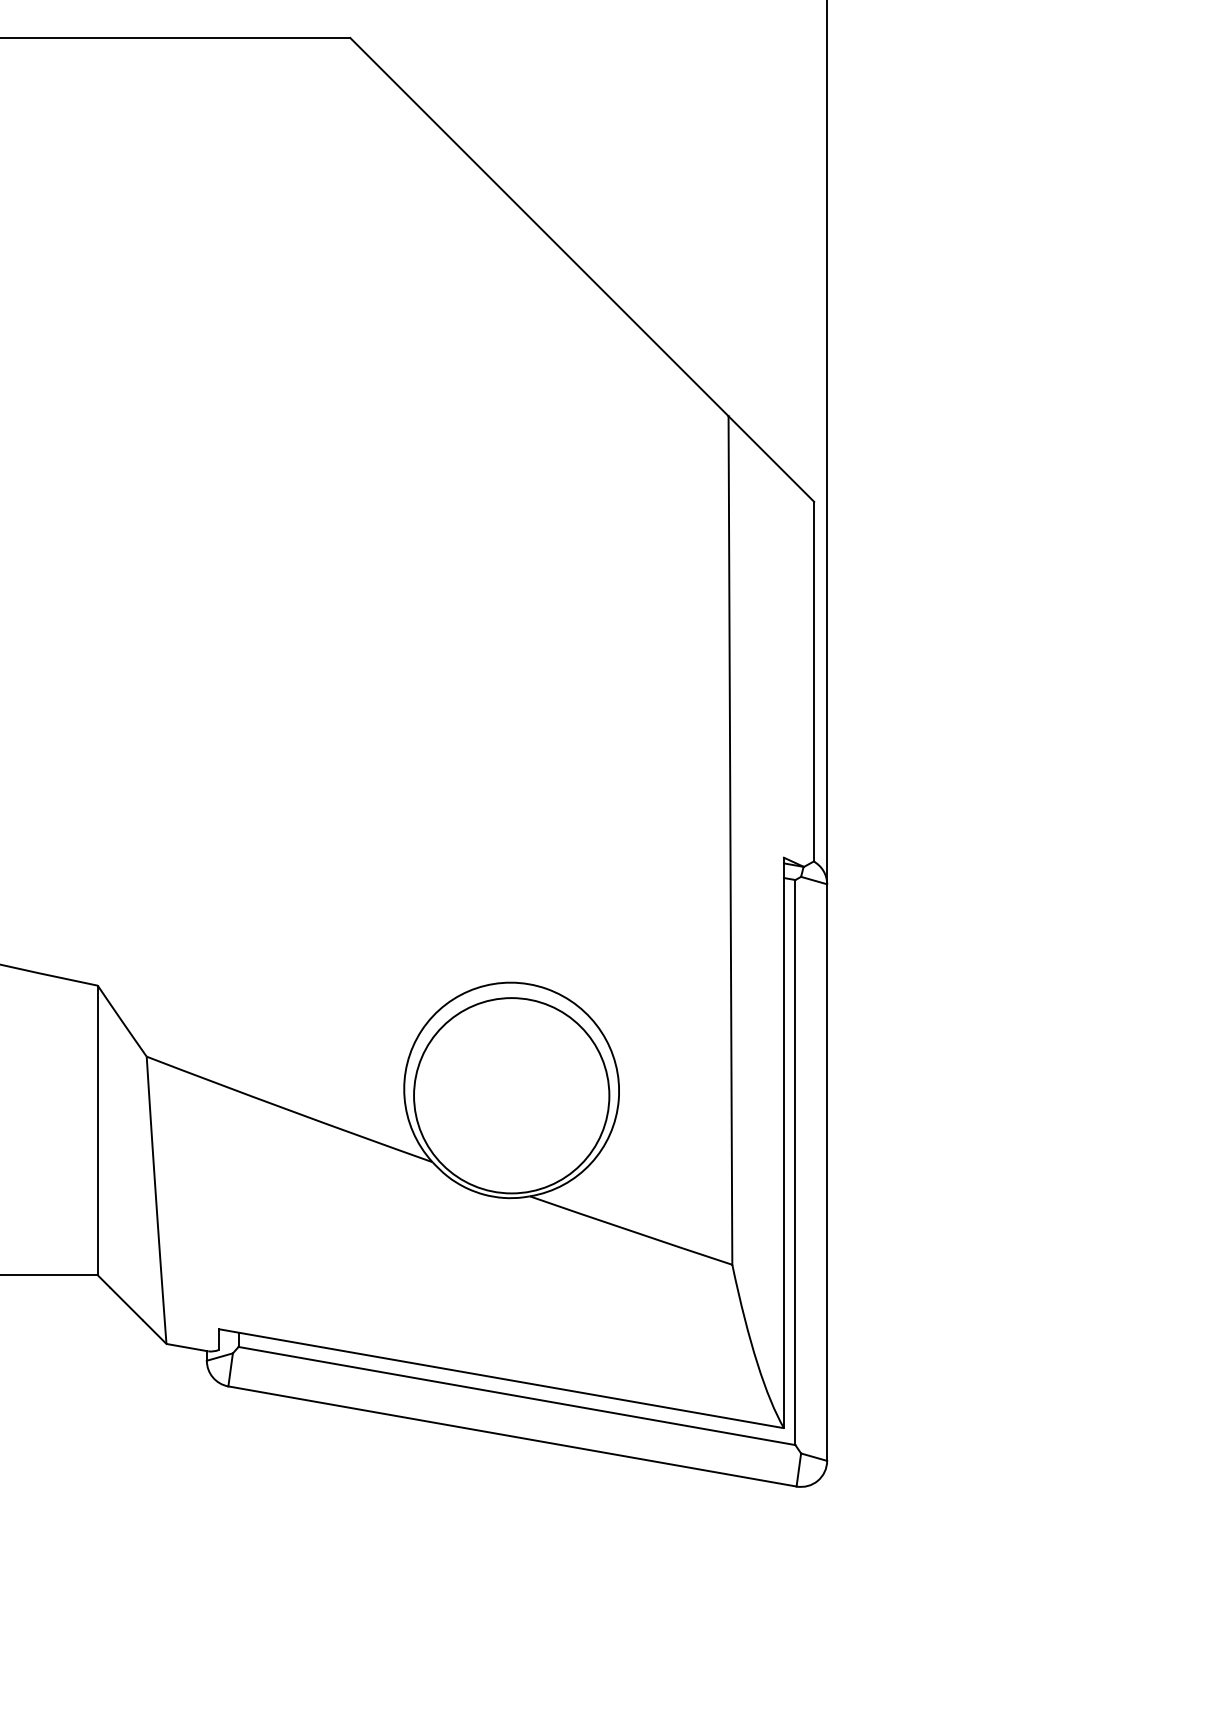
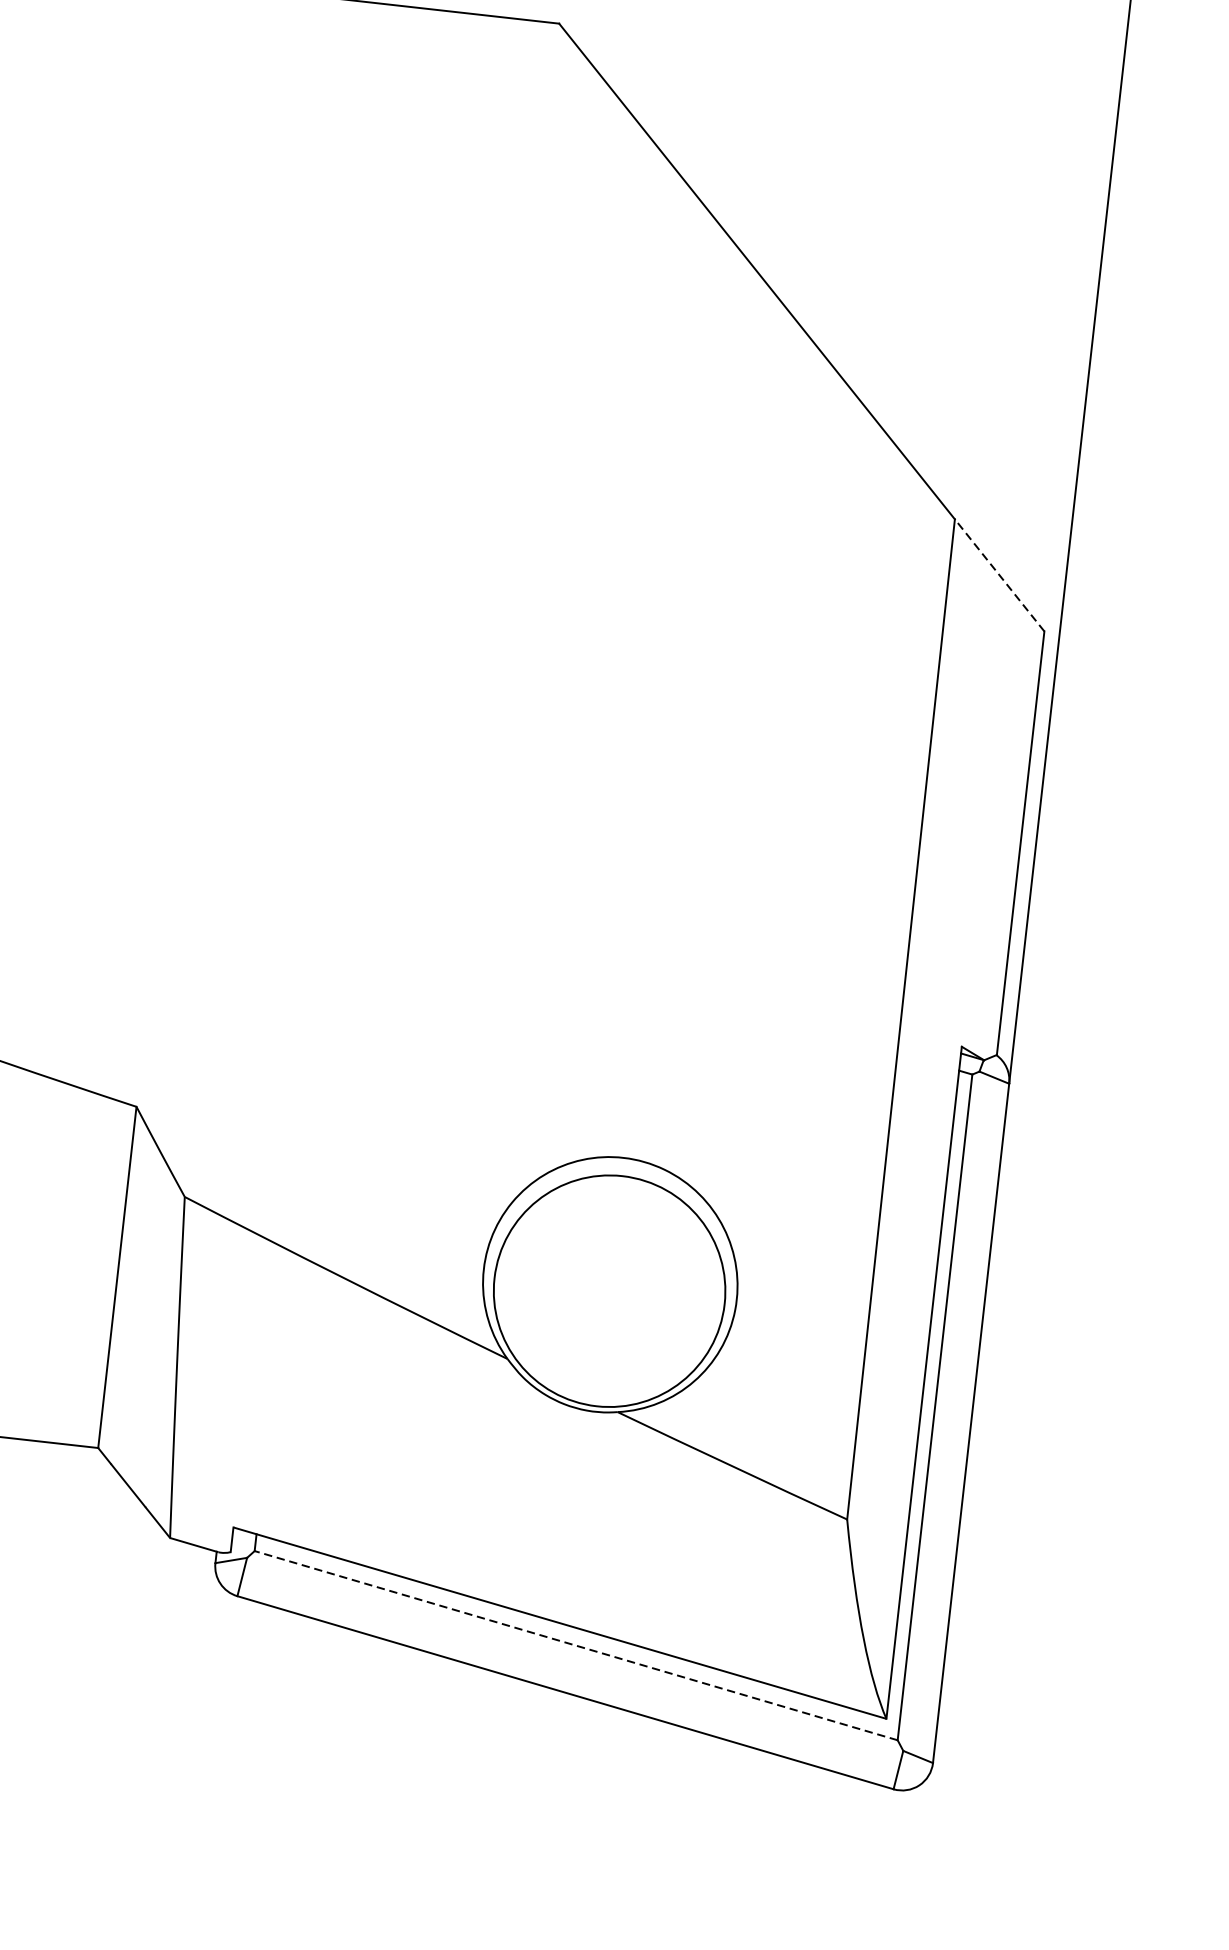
line: (771, 459) -> (999, 575), solid -> dashed
line: (517, 1396) -> (576, 1646), solid -> dashed

